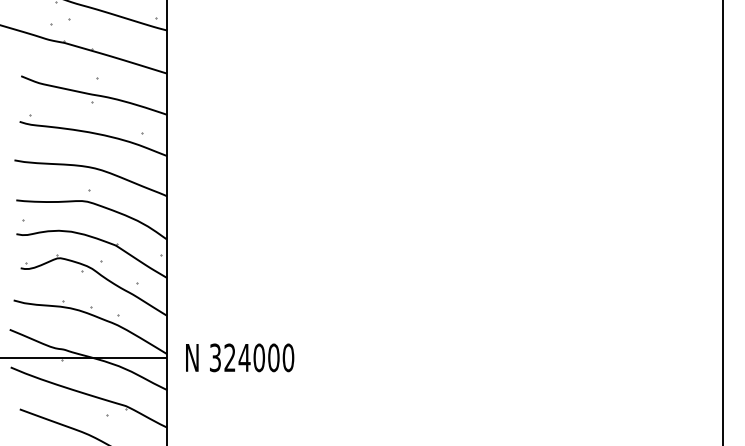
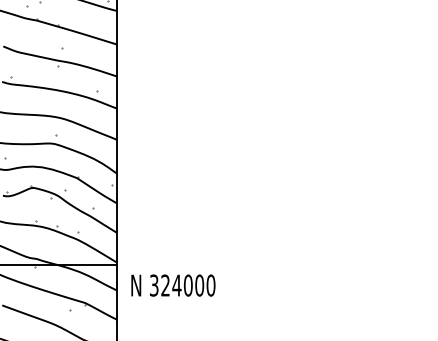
text: (240, 357) -> (173, 285), moved

